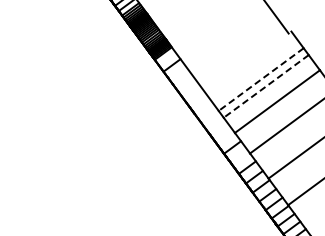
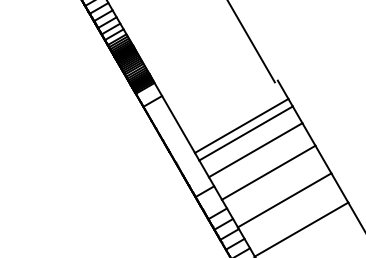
line: (260, 79) -> (241, 125), dashed -> solid
line: (266, 86) -> (246, 133), dashed -> solid

